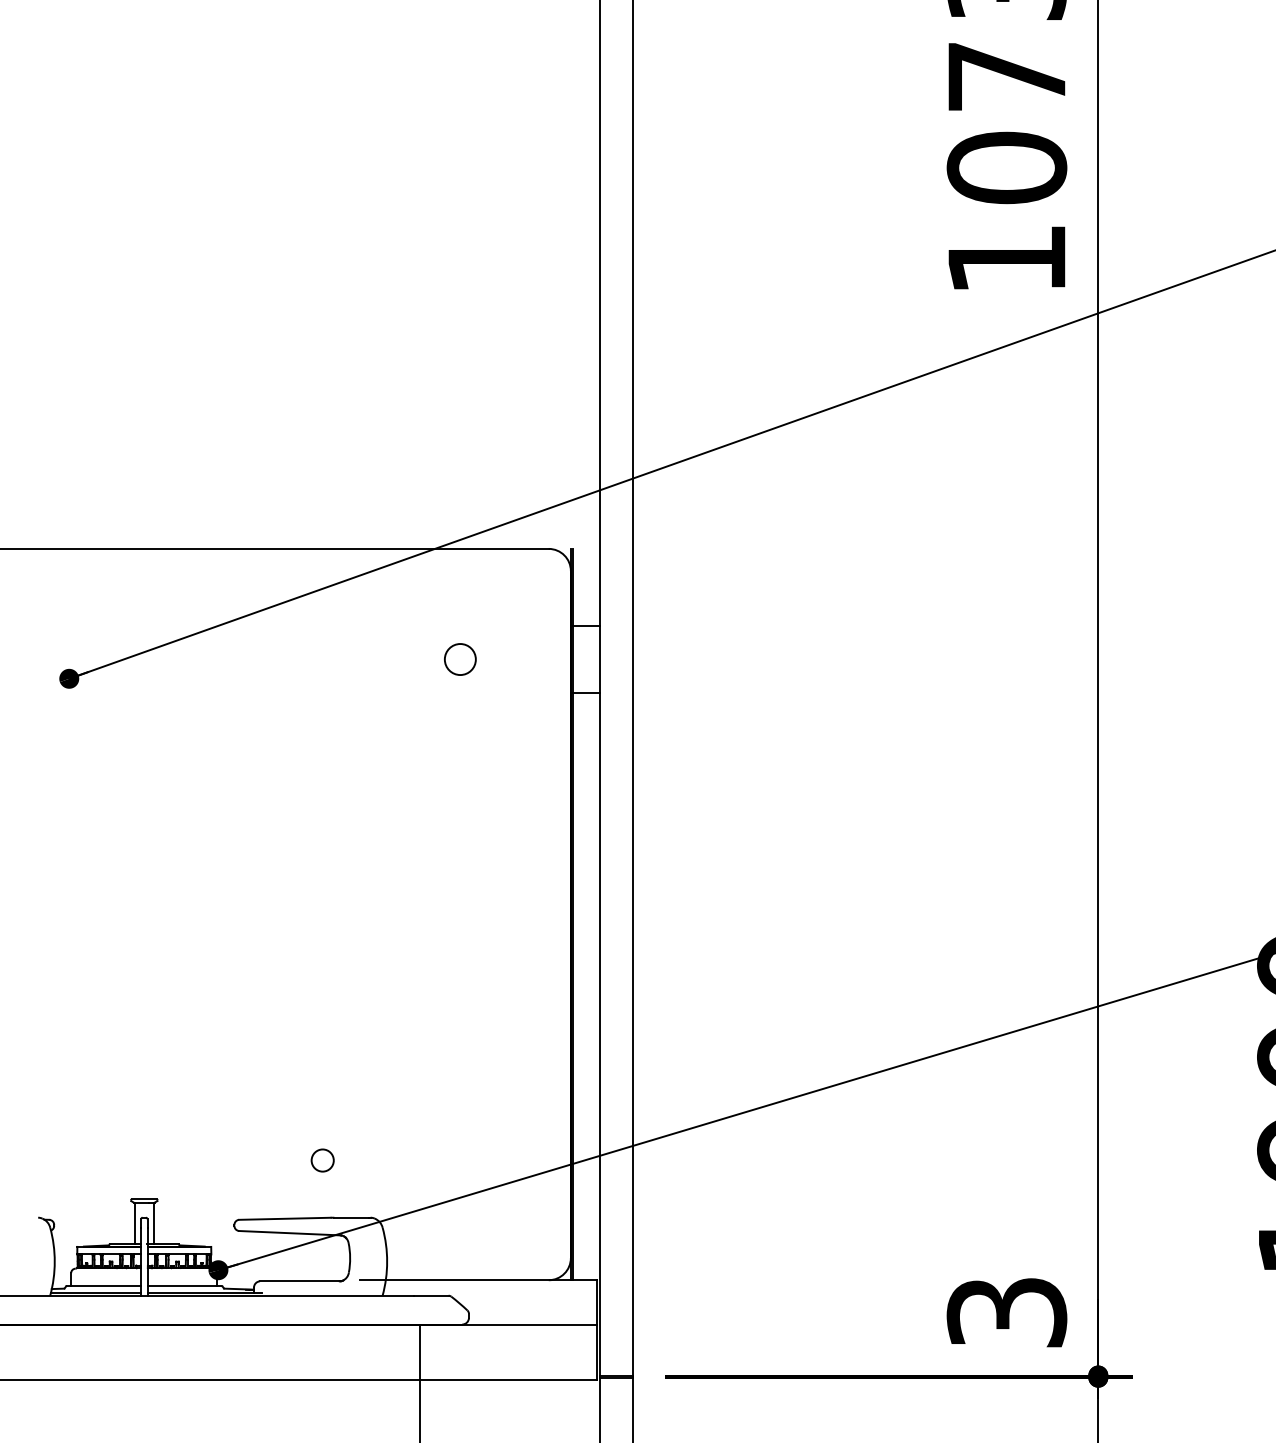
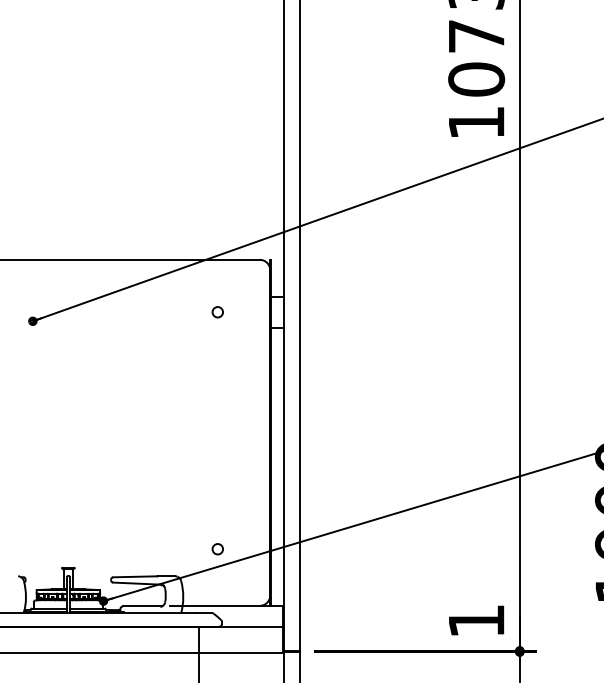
circle: (459, 660) -> (217, 312), size x0.71
circle: (322, 1161) -> (217, 549), moved
text: (1006, 1313) -> (476, 621), 3 -> 1

